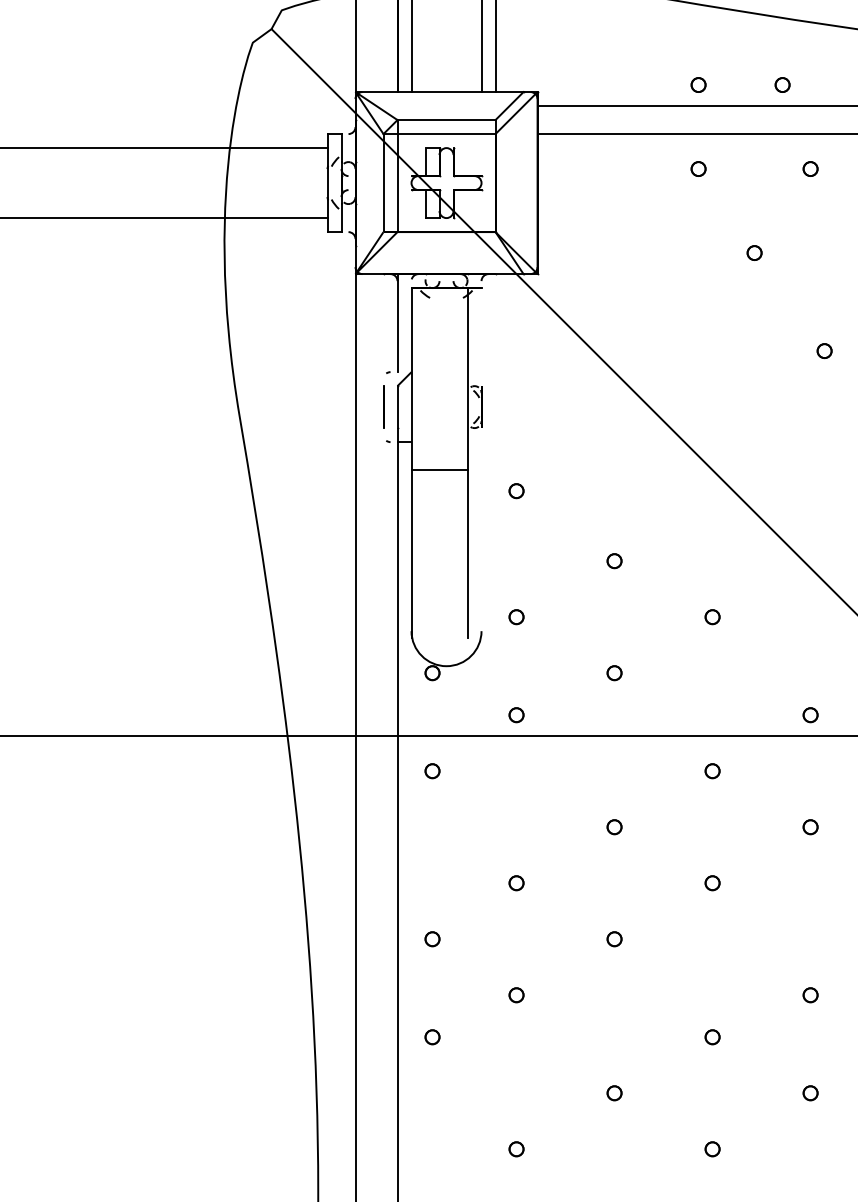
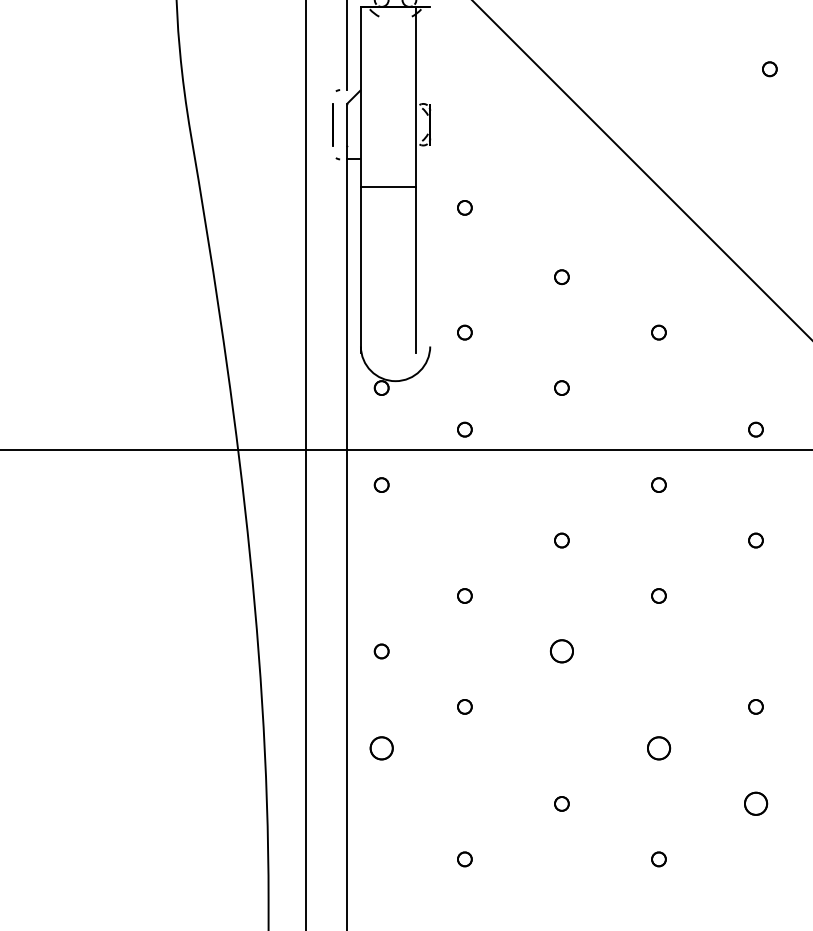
part: (614, 939) -> (561, 651), size x1.6
part: (432, 1037) -> (381, 748), size x1.6
part: (712, 1037) -> (658, 748), size x1.6
part: (810, 1093) -> (755, 804), size x1.6

